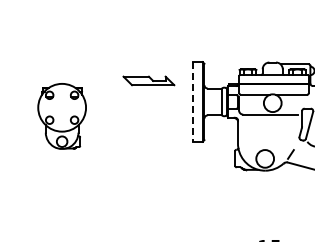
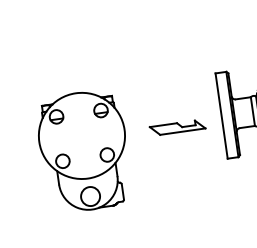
part: (148, 80) -> (177, 127), moved
line: (192, 101) -> (221, 115), dashed -> solid
part: (61, 116) -> (83, 151), size x1.67

